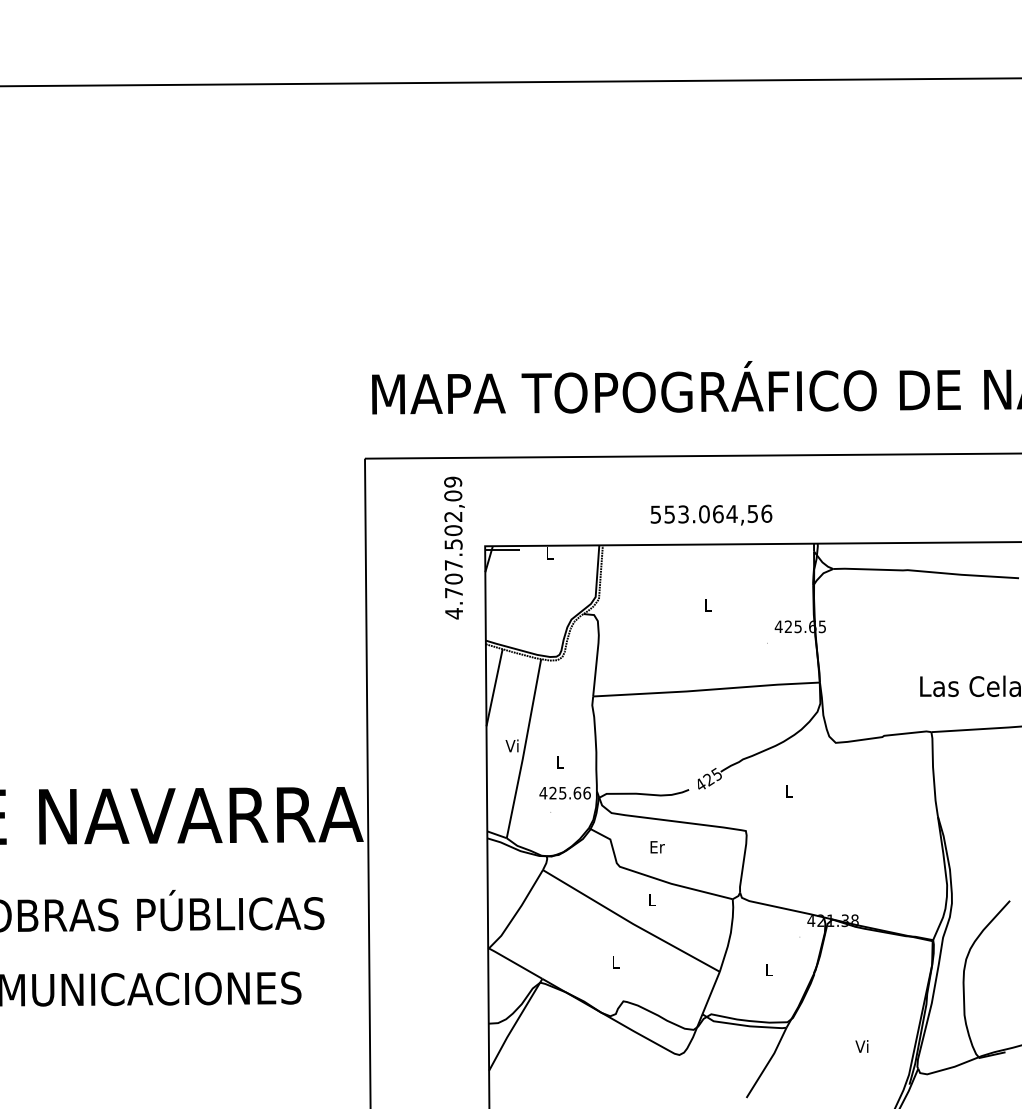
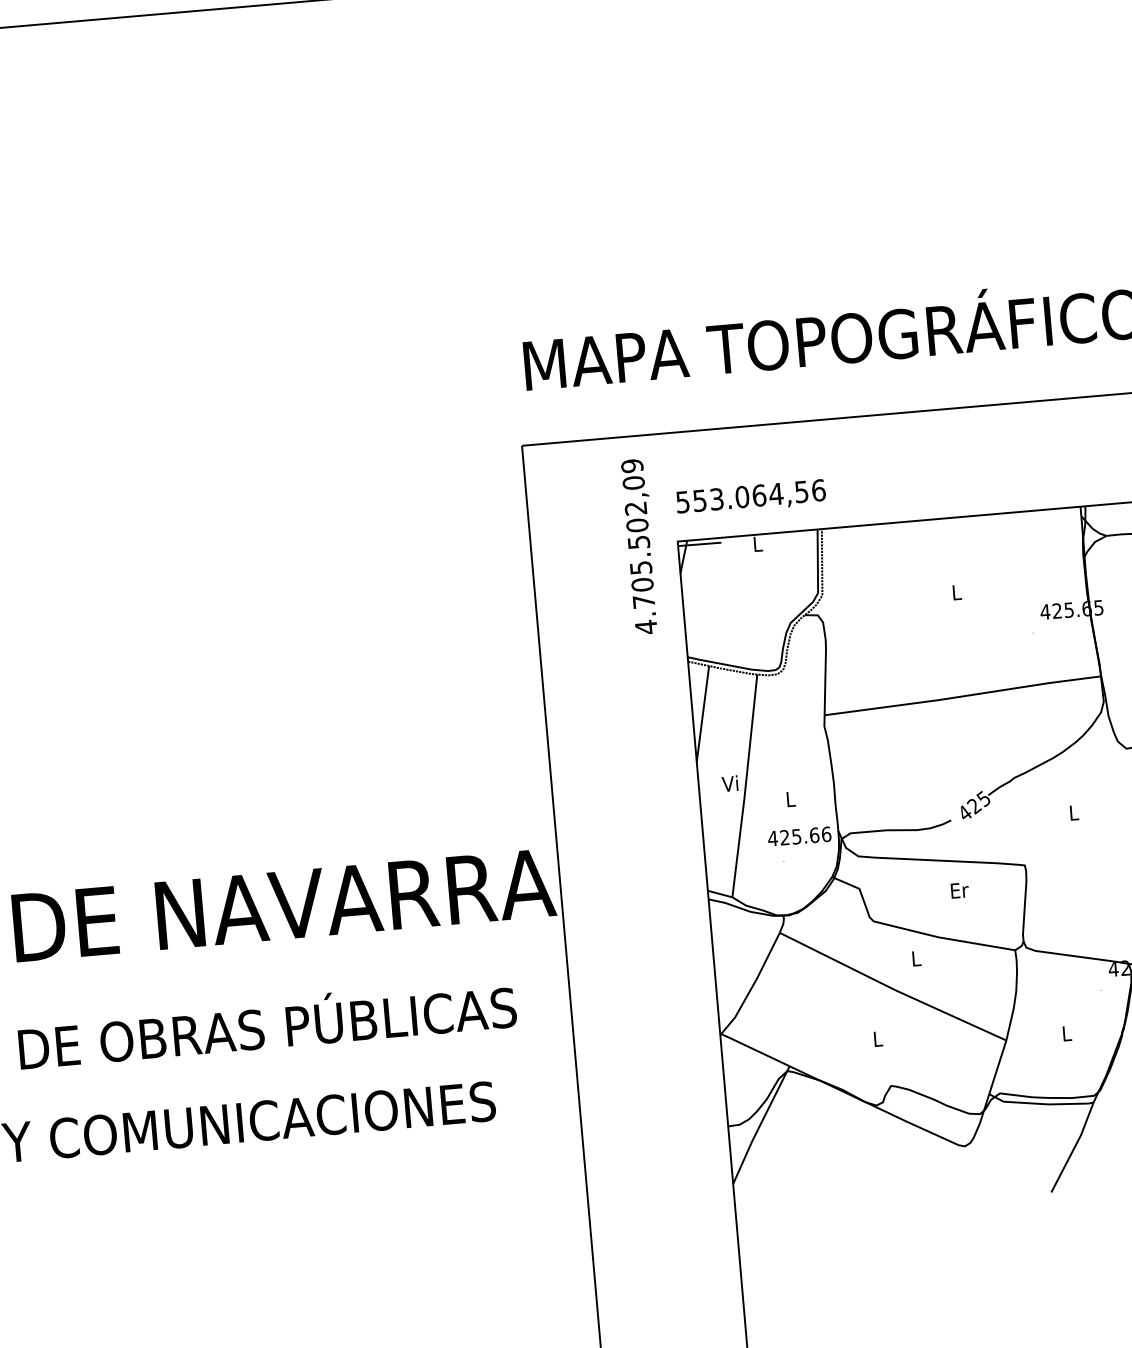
text: (711, 514) -> (751, 496), moved
text: (453, 565) -> (640, 568), 4.707.502,09 -> 4.705.502,09
text: (657, 847) -> (959, 890), moved

